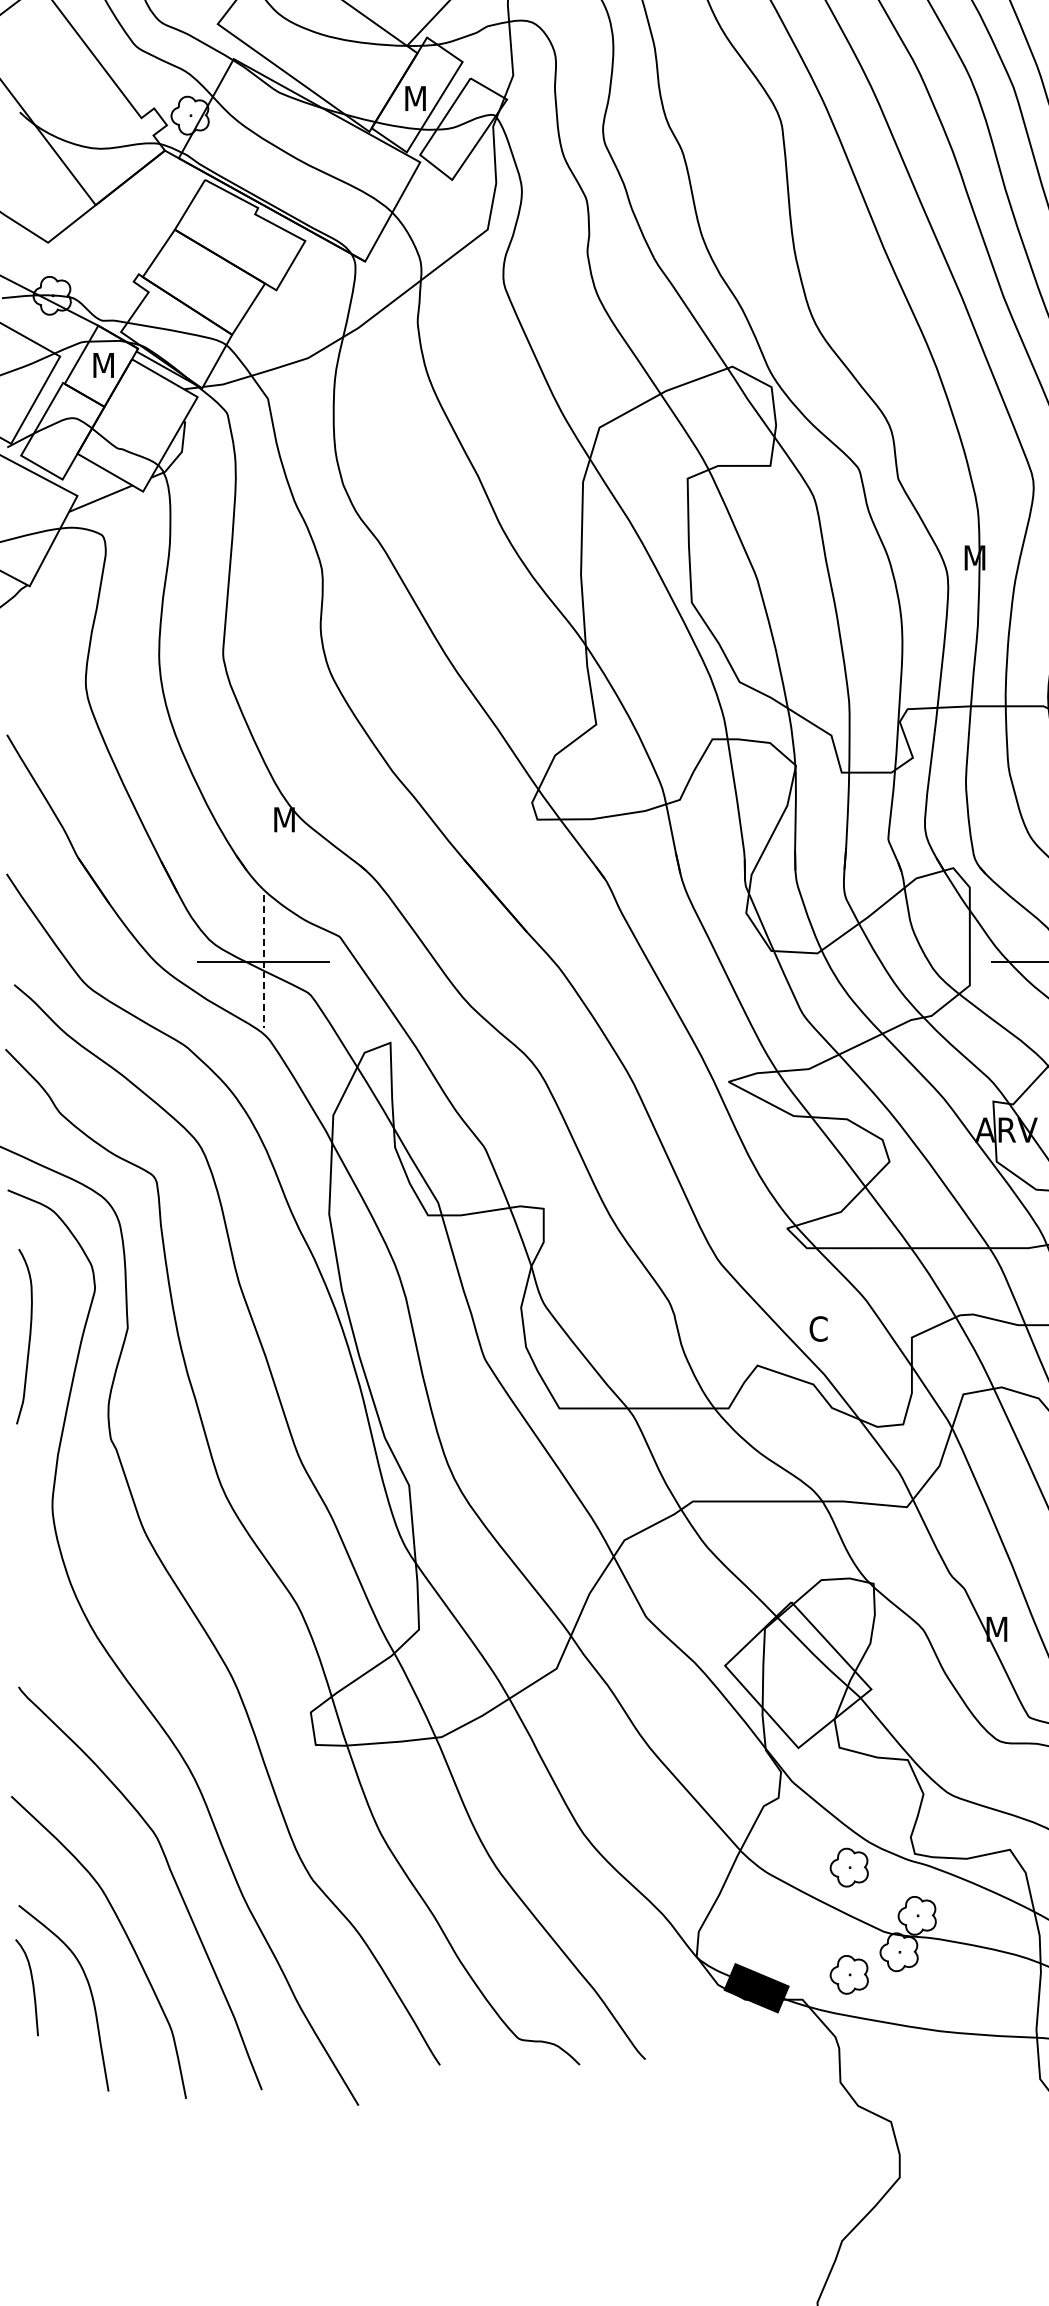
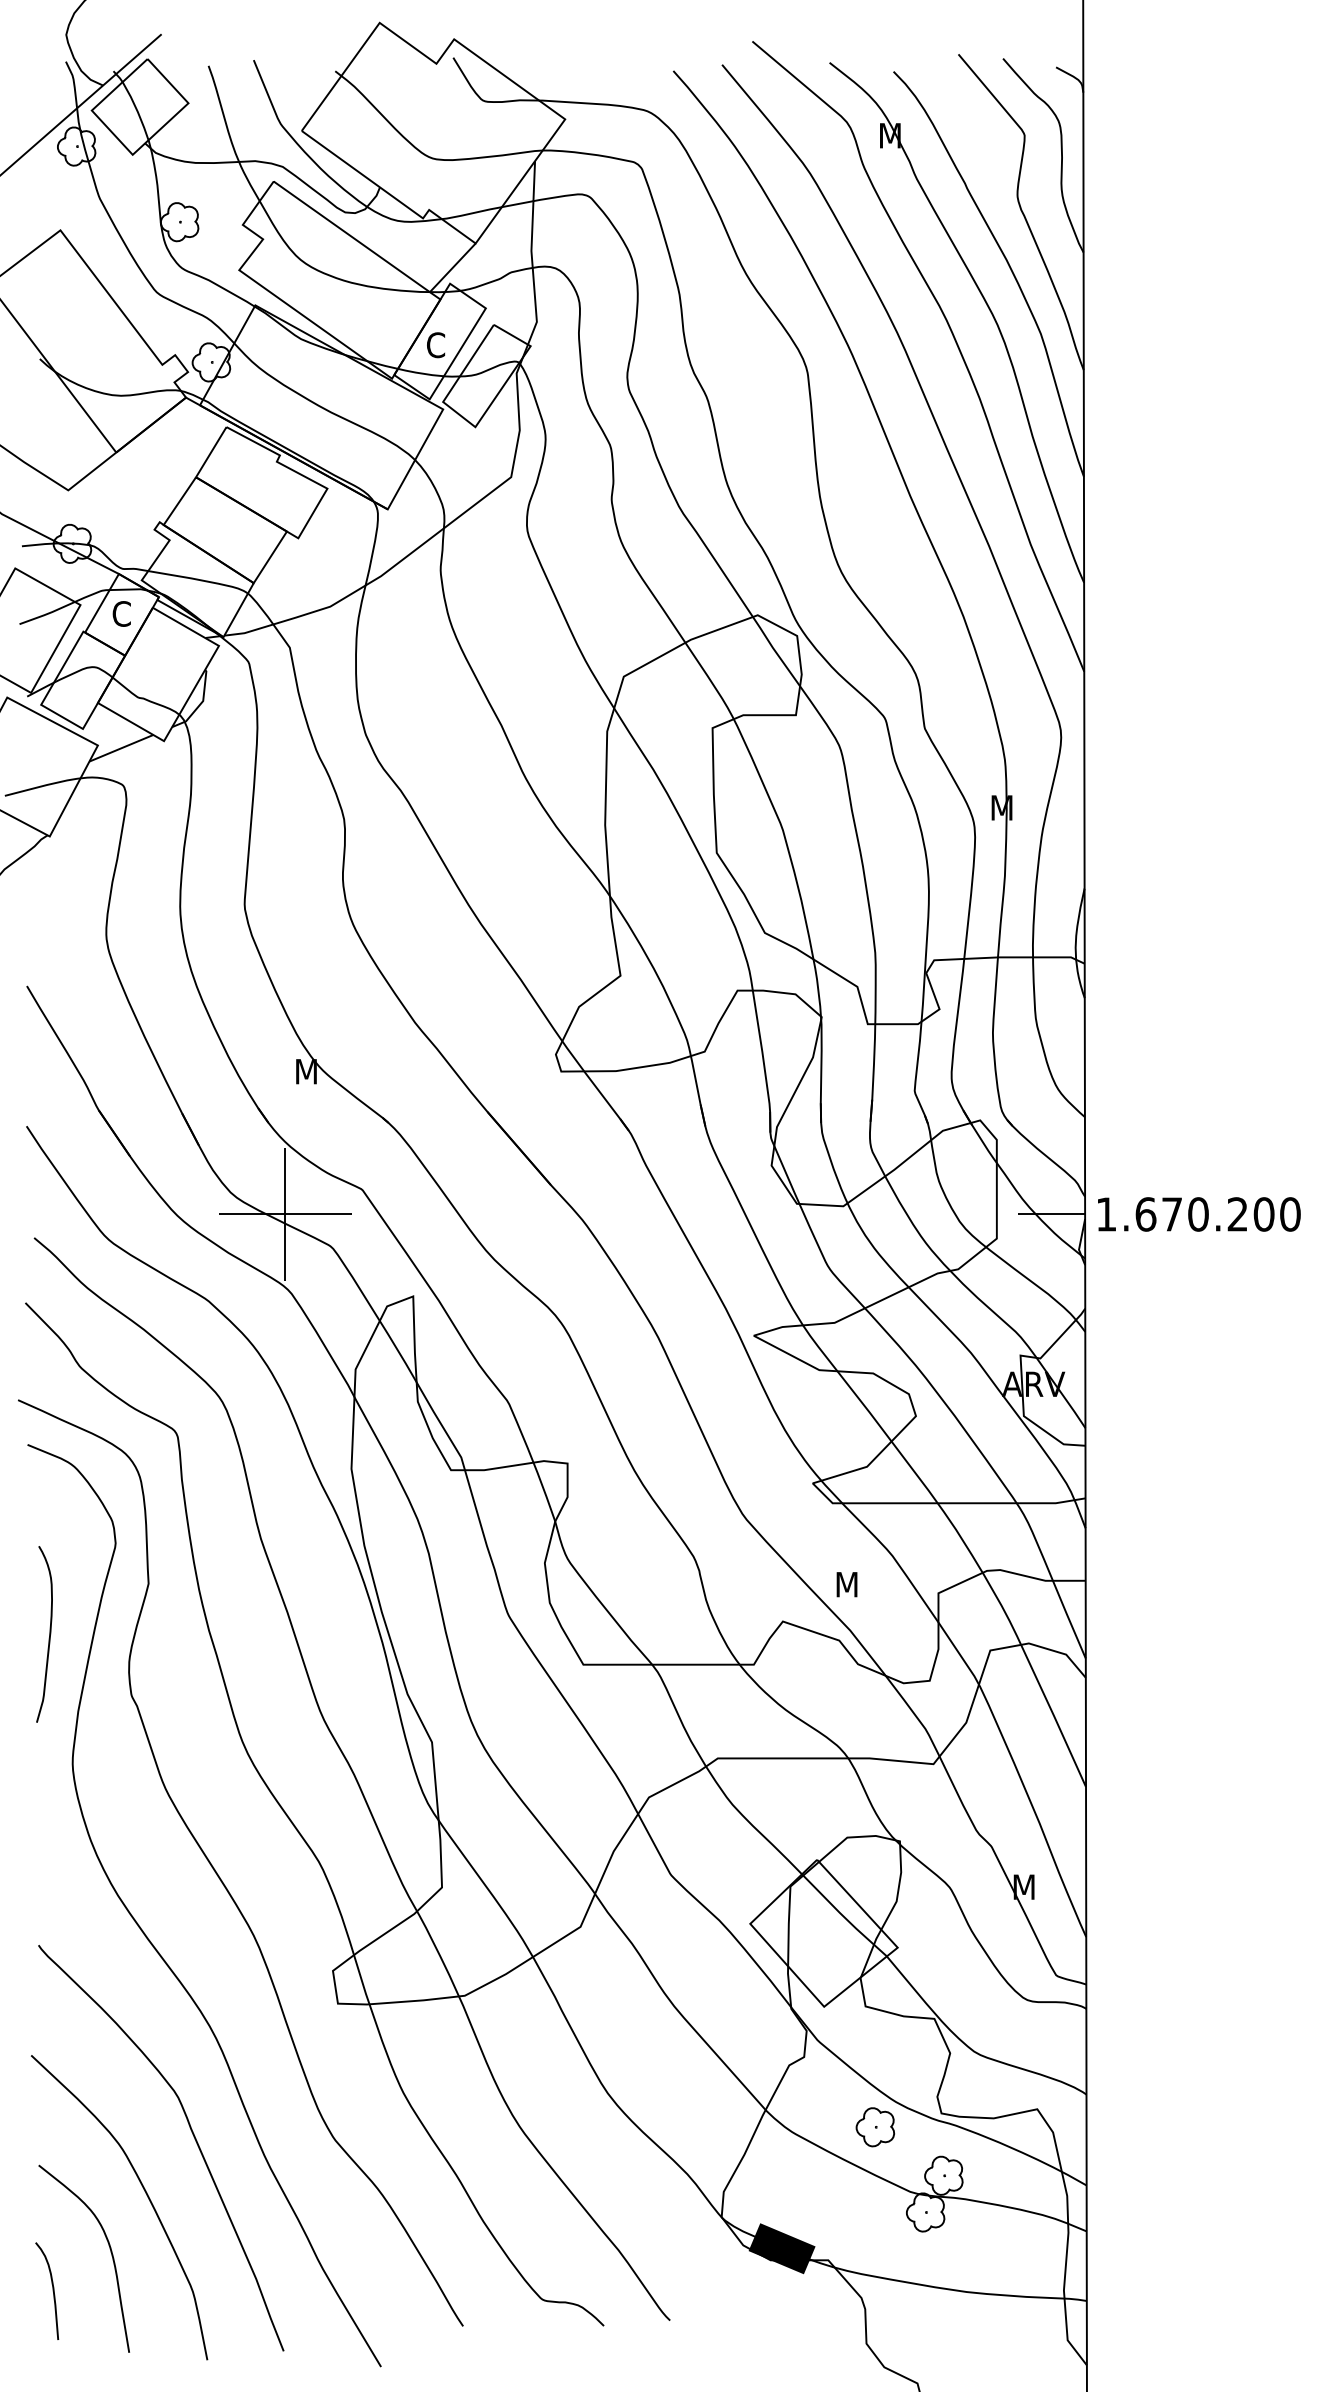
text: (414, 98) -> (437, 345), M -> C
text: (102, 364) -> (123, 613), M -> C
line: (263, 961) -> (285, 1214), dashed -> solid
text: (820, 1328) -> (846, 1584), C -> M
curve: (29, 1336) -> (49, 1634), moved
part: (849, 1975) -> (875, 2235), removed
curve: (32, 1987) -> (52, 2290), moved

